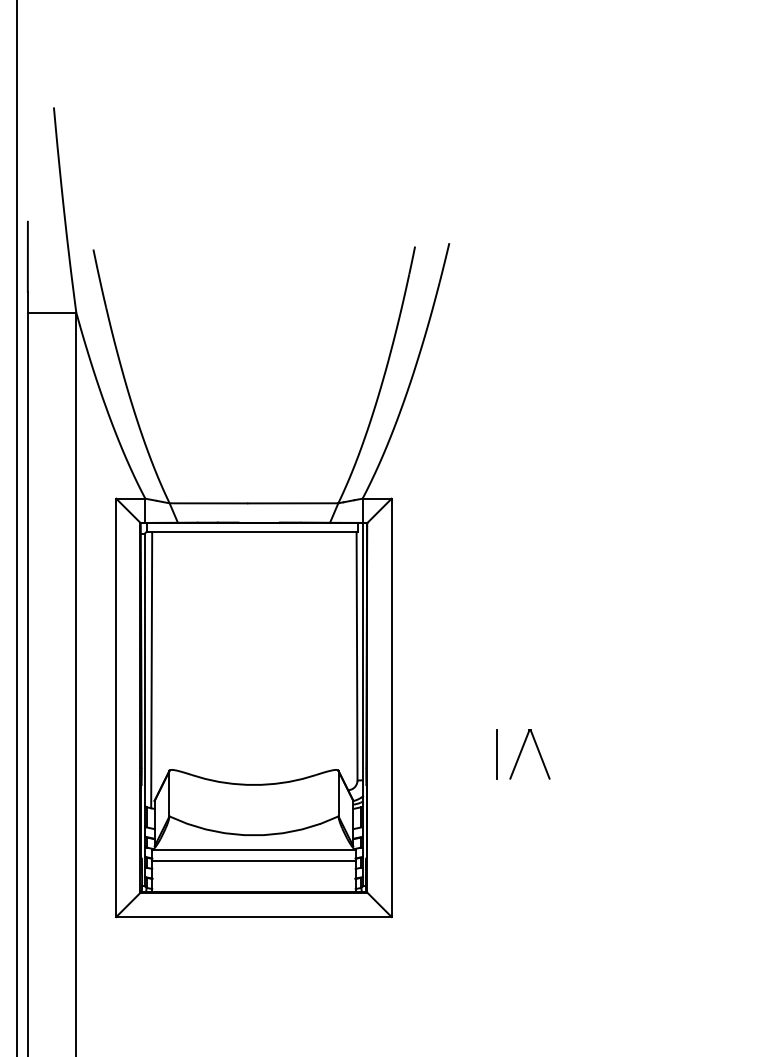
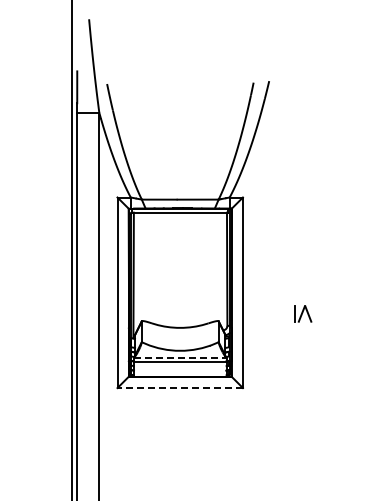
part: (522, 753) -> (302, 313), size x0.7
line: (254, 849) -> (180, 357), solid -> dashed
line: (254, 918) -> (180, 388), solid -> dashed

